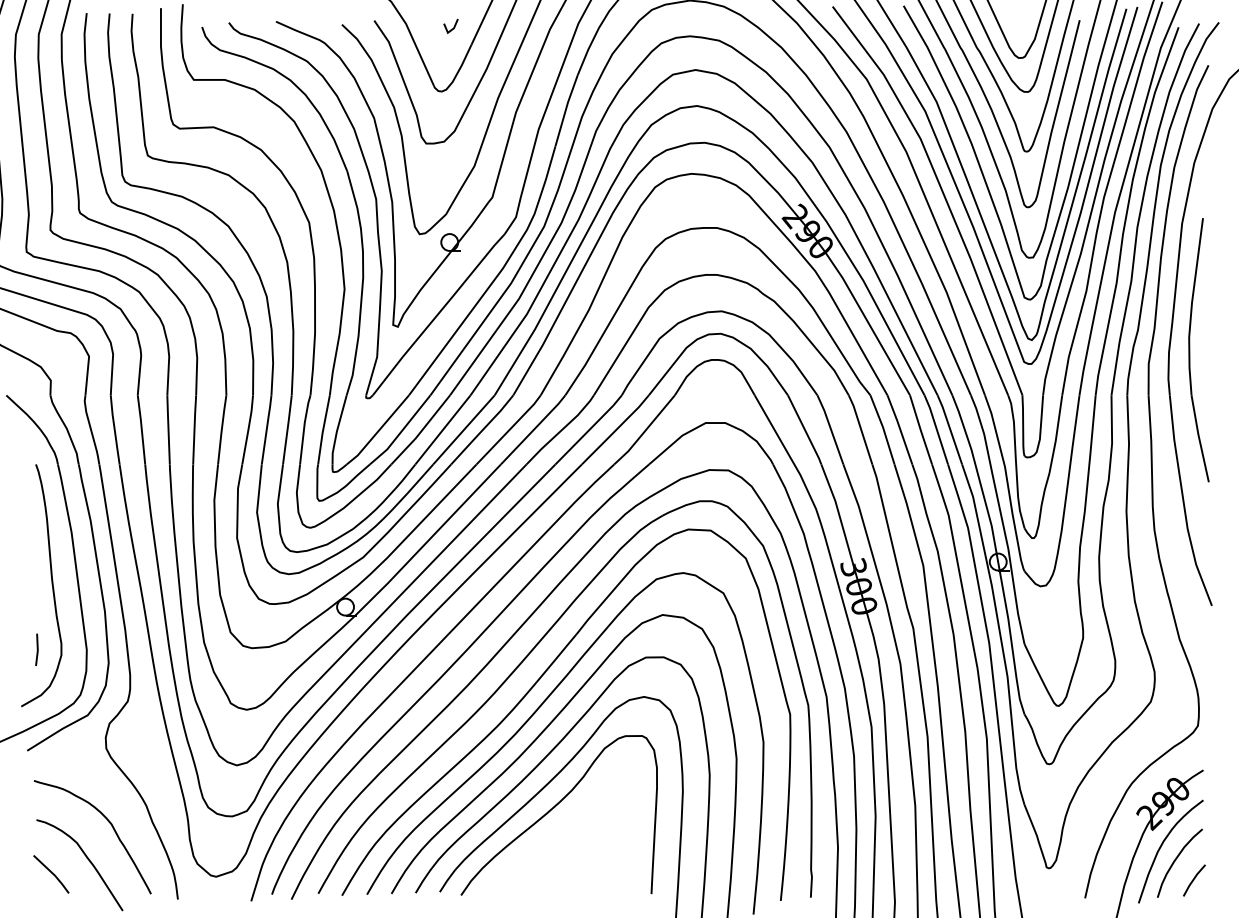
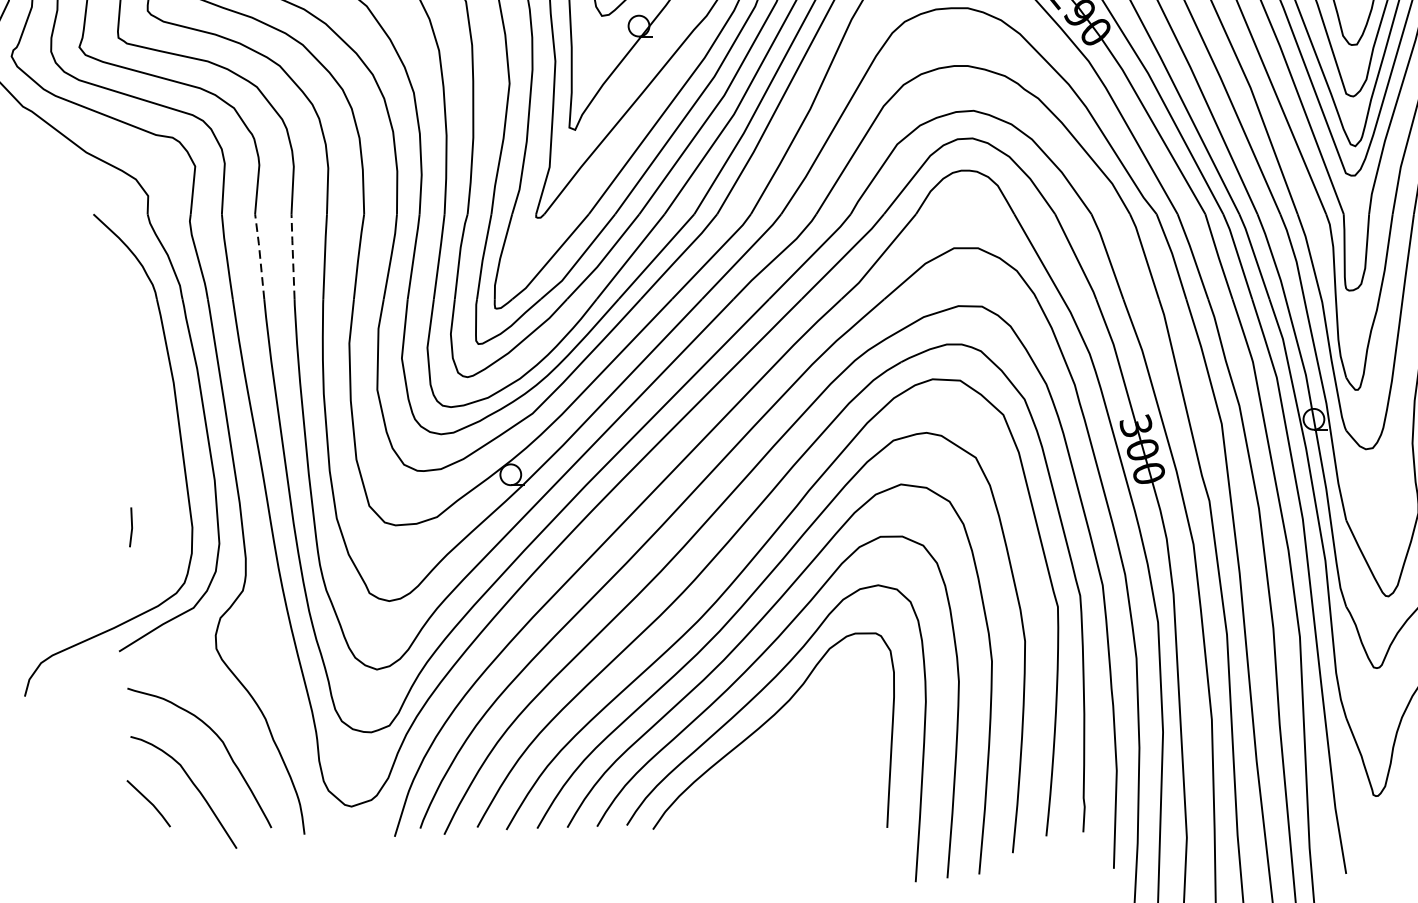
line: (141, 429) -> (259, 256), solid -> dashed
line: (168, 429) -> (292, 256), solid -> dashed
curve: (51, 584) -> (148, 446), removed

